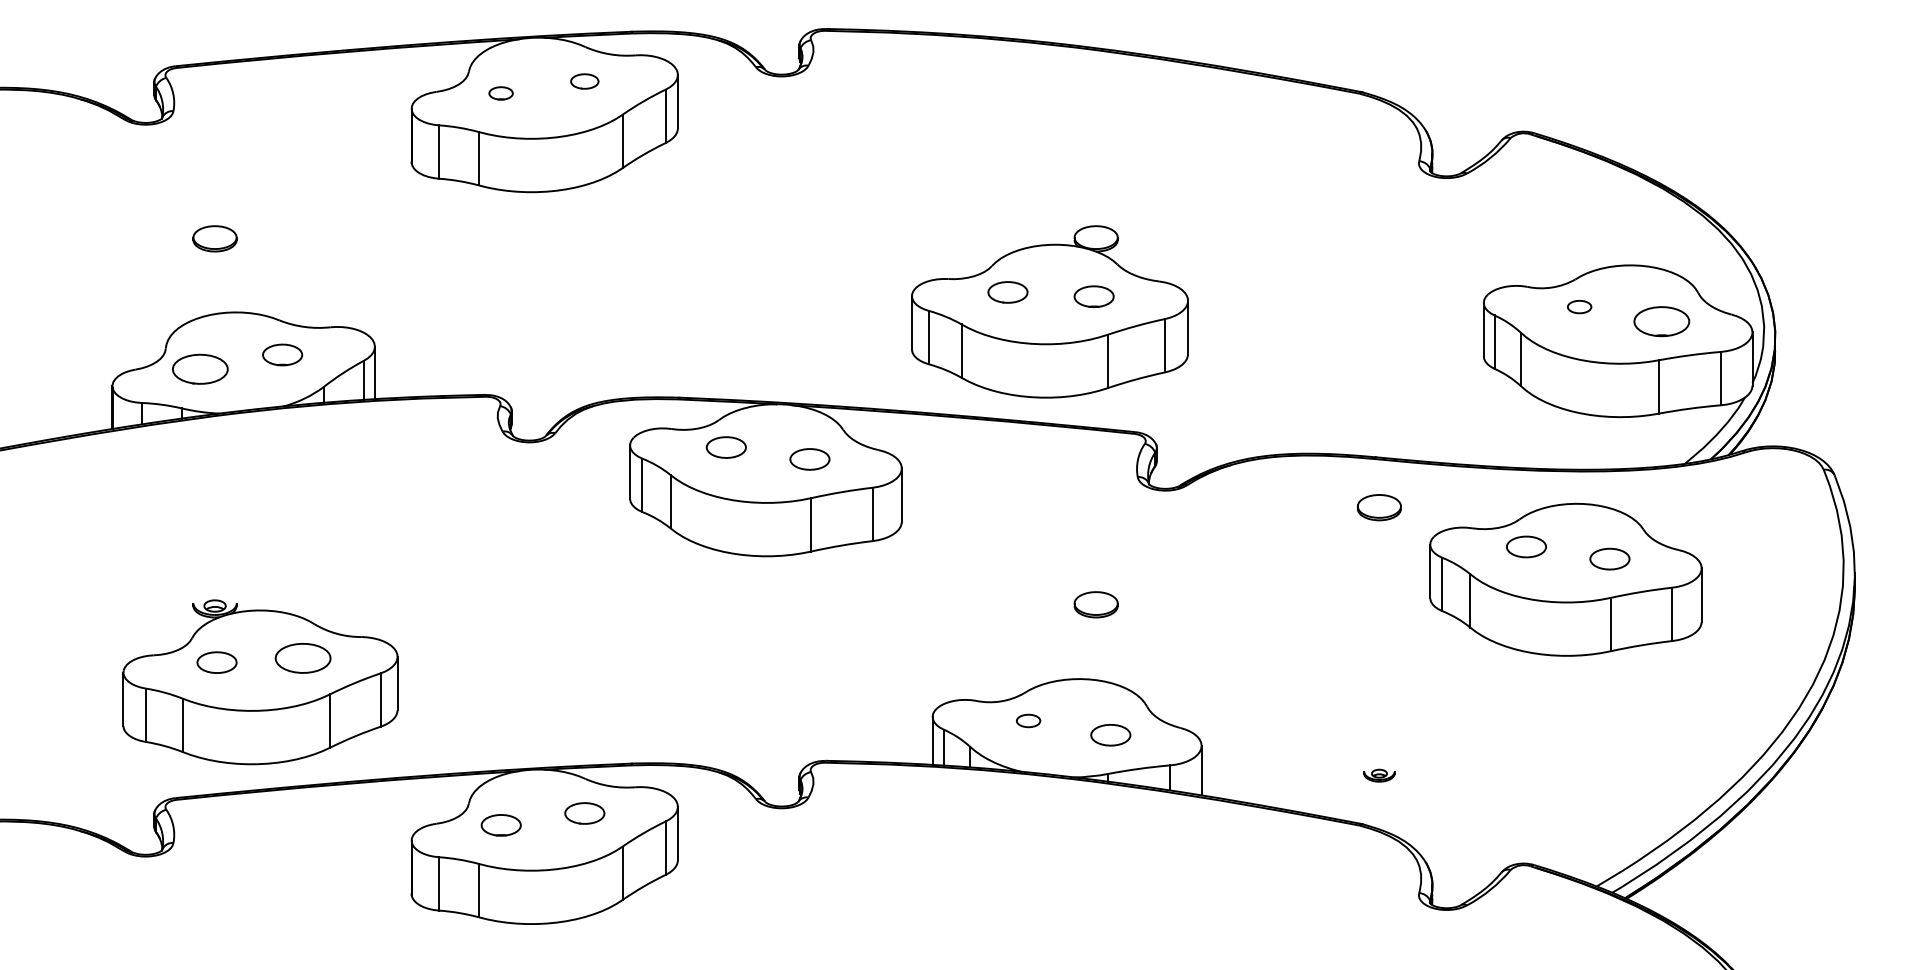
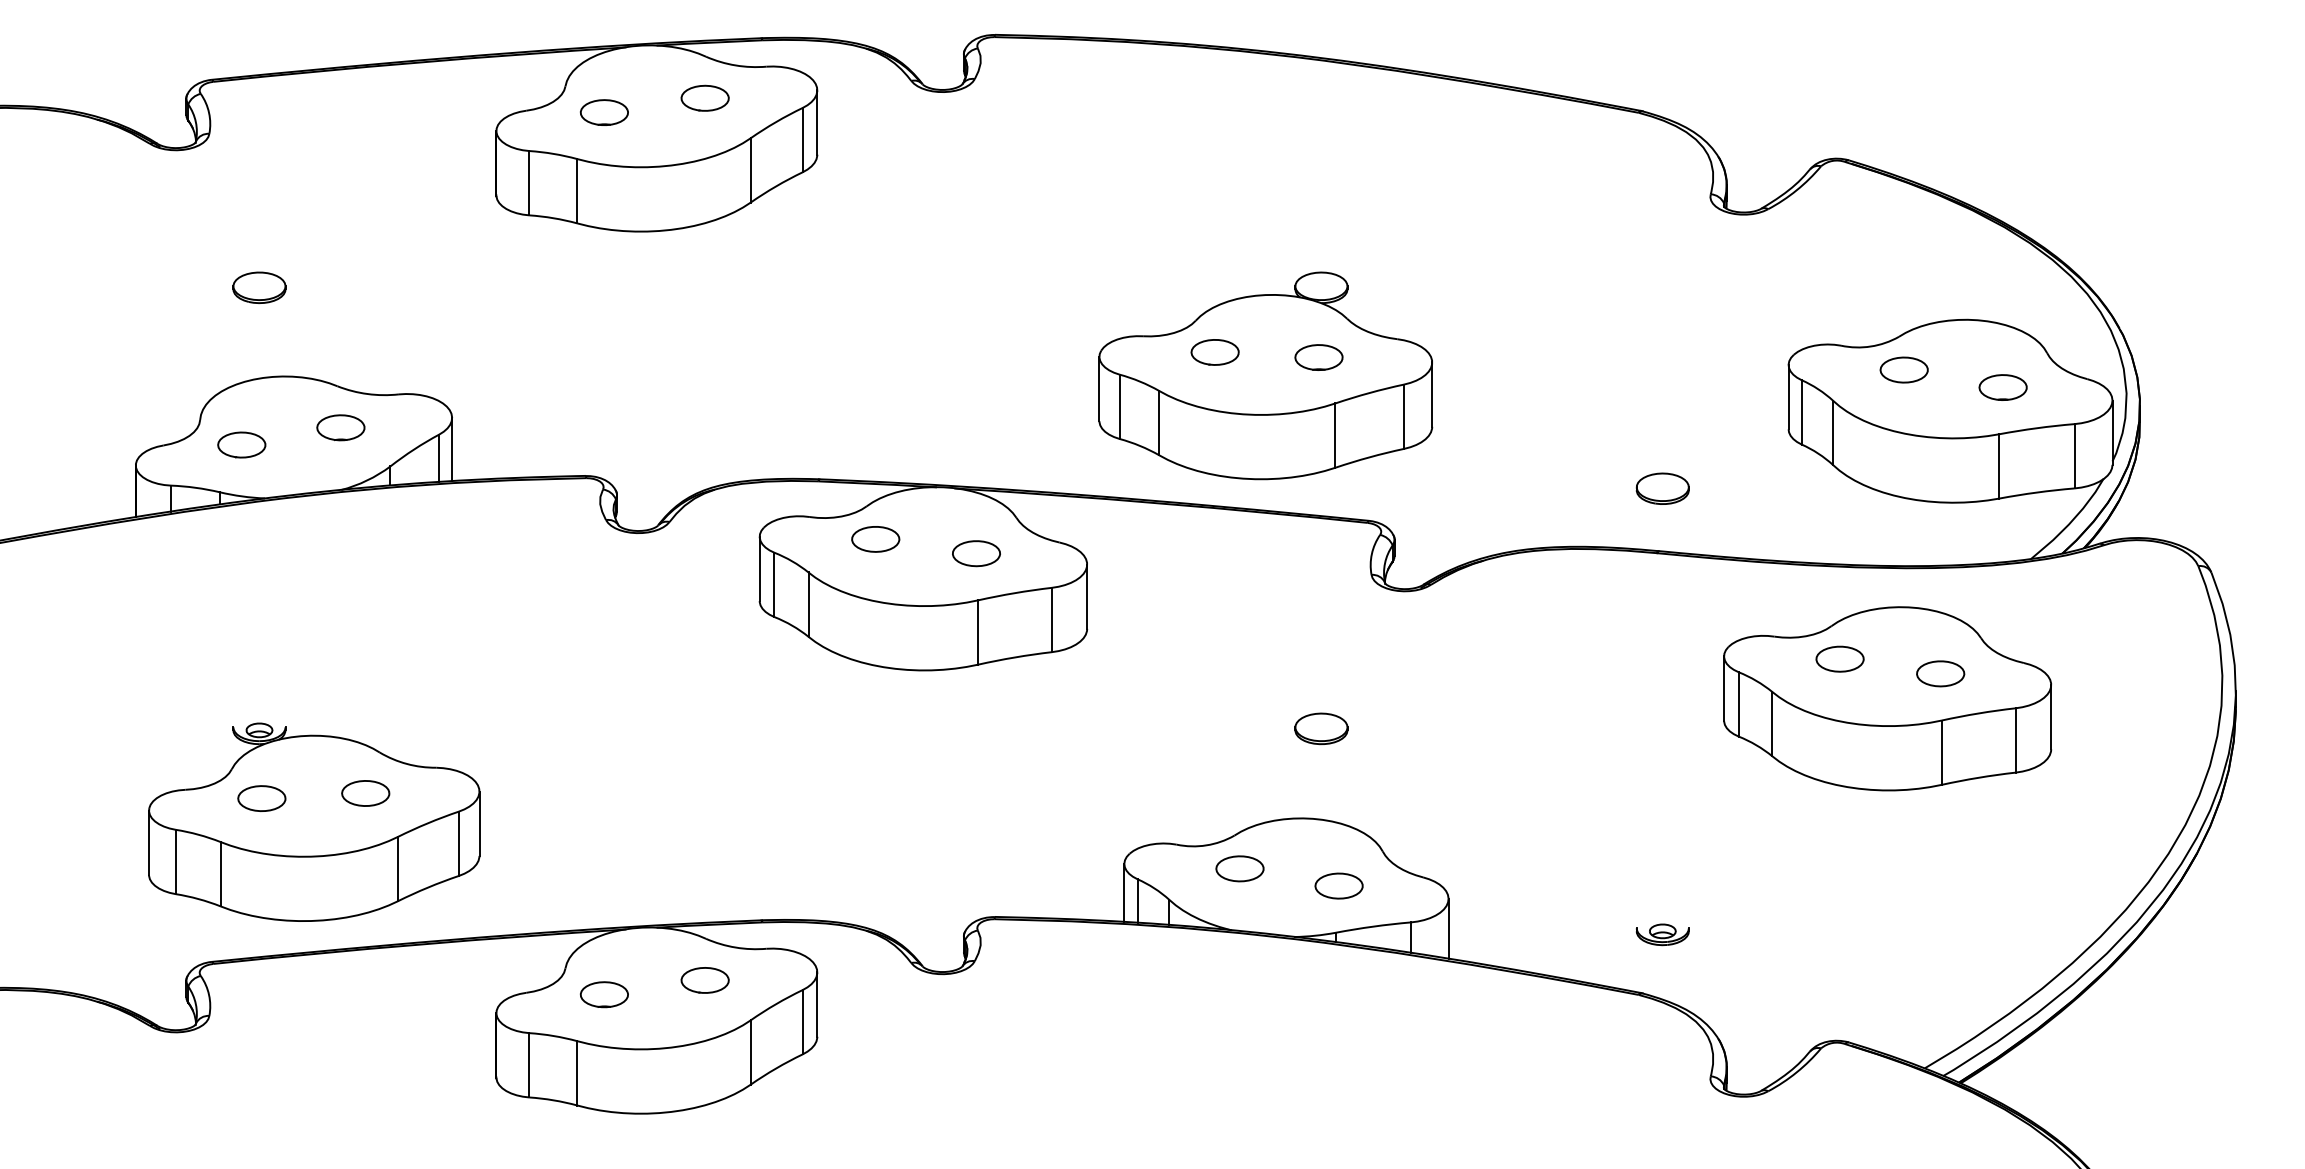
part: (584, 80) -> (704, 97), size x1.43
part: (500, 93) -> (603, 112), size x1.67
part: (1579, 306) -> (1903, 369), size x1.67
part: (1661, 321) -> (2002, 387), size x0.71
part: (200, 368) -> (241, 444), size x0.71
part: (1379, 507) -> (1662, 488), moved
part: (303, 658) -> (365, 793), size x0.71
part: (1028, 720) -> (1239, 868), size x1.67
part: (1379, 775) -> (1662, 934), size x1.43

